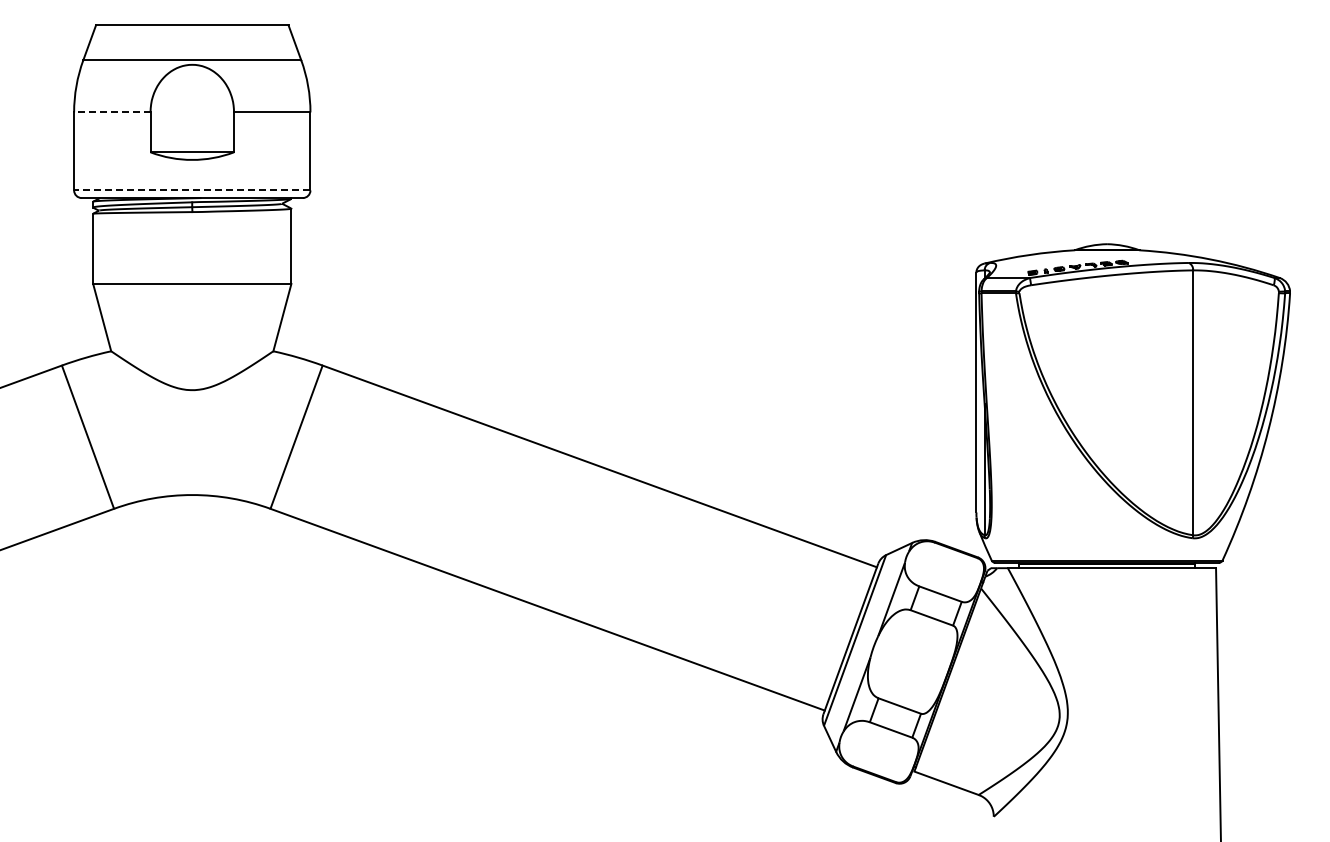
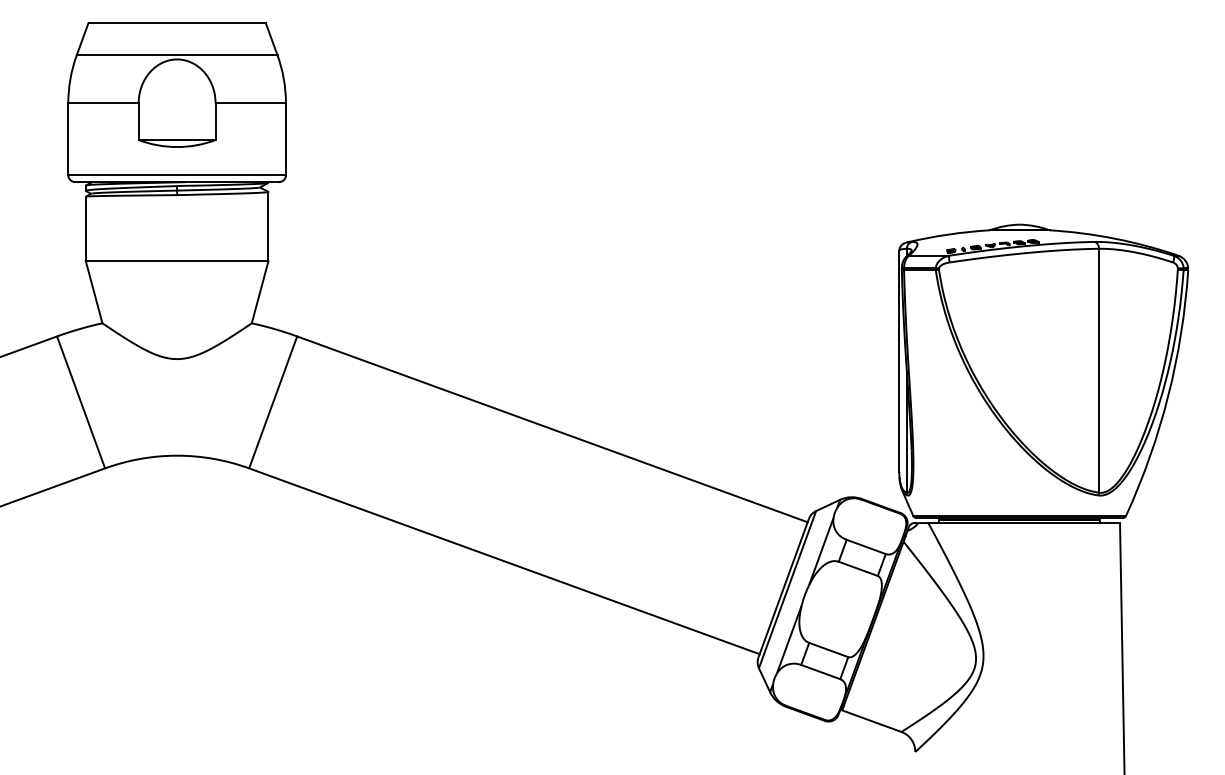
line: (111, 112) -> (102, 103), dashed -> solid
line: (191, 190) -> (176, 175), dashed -> solid

